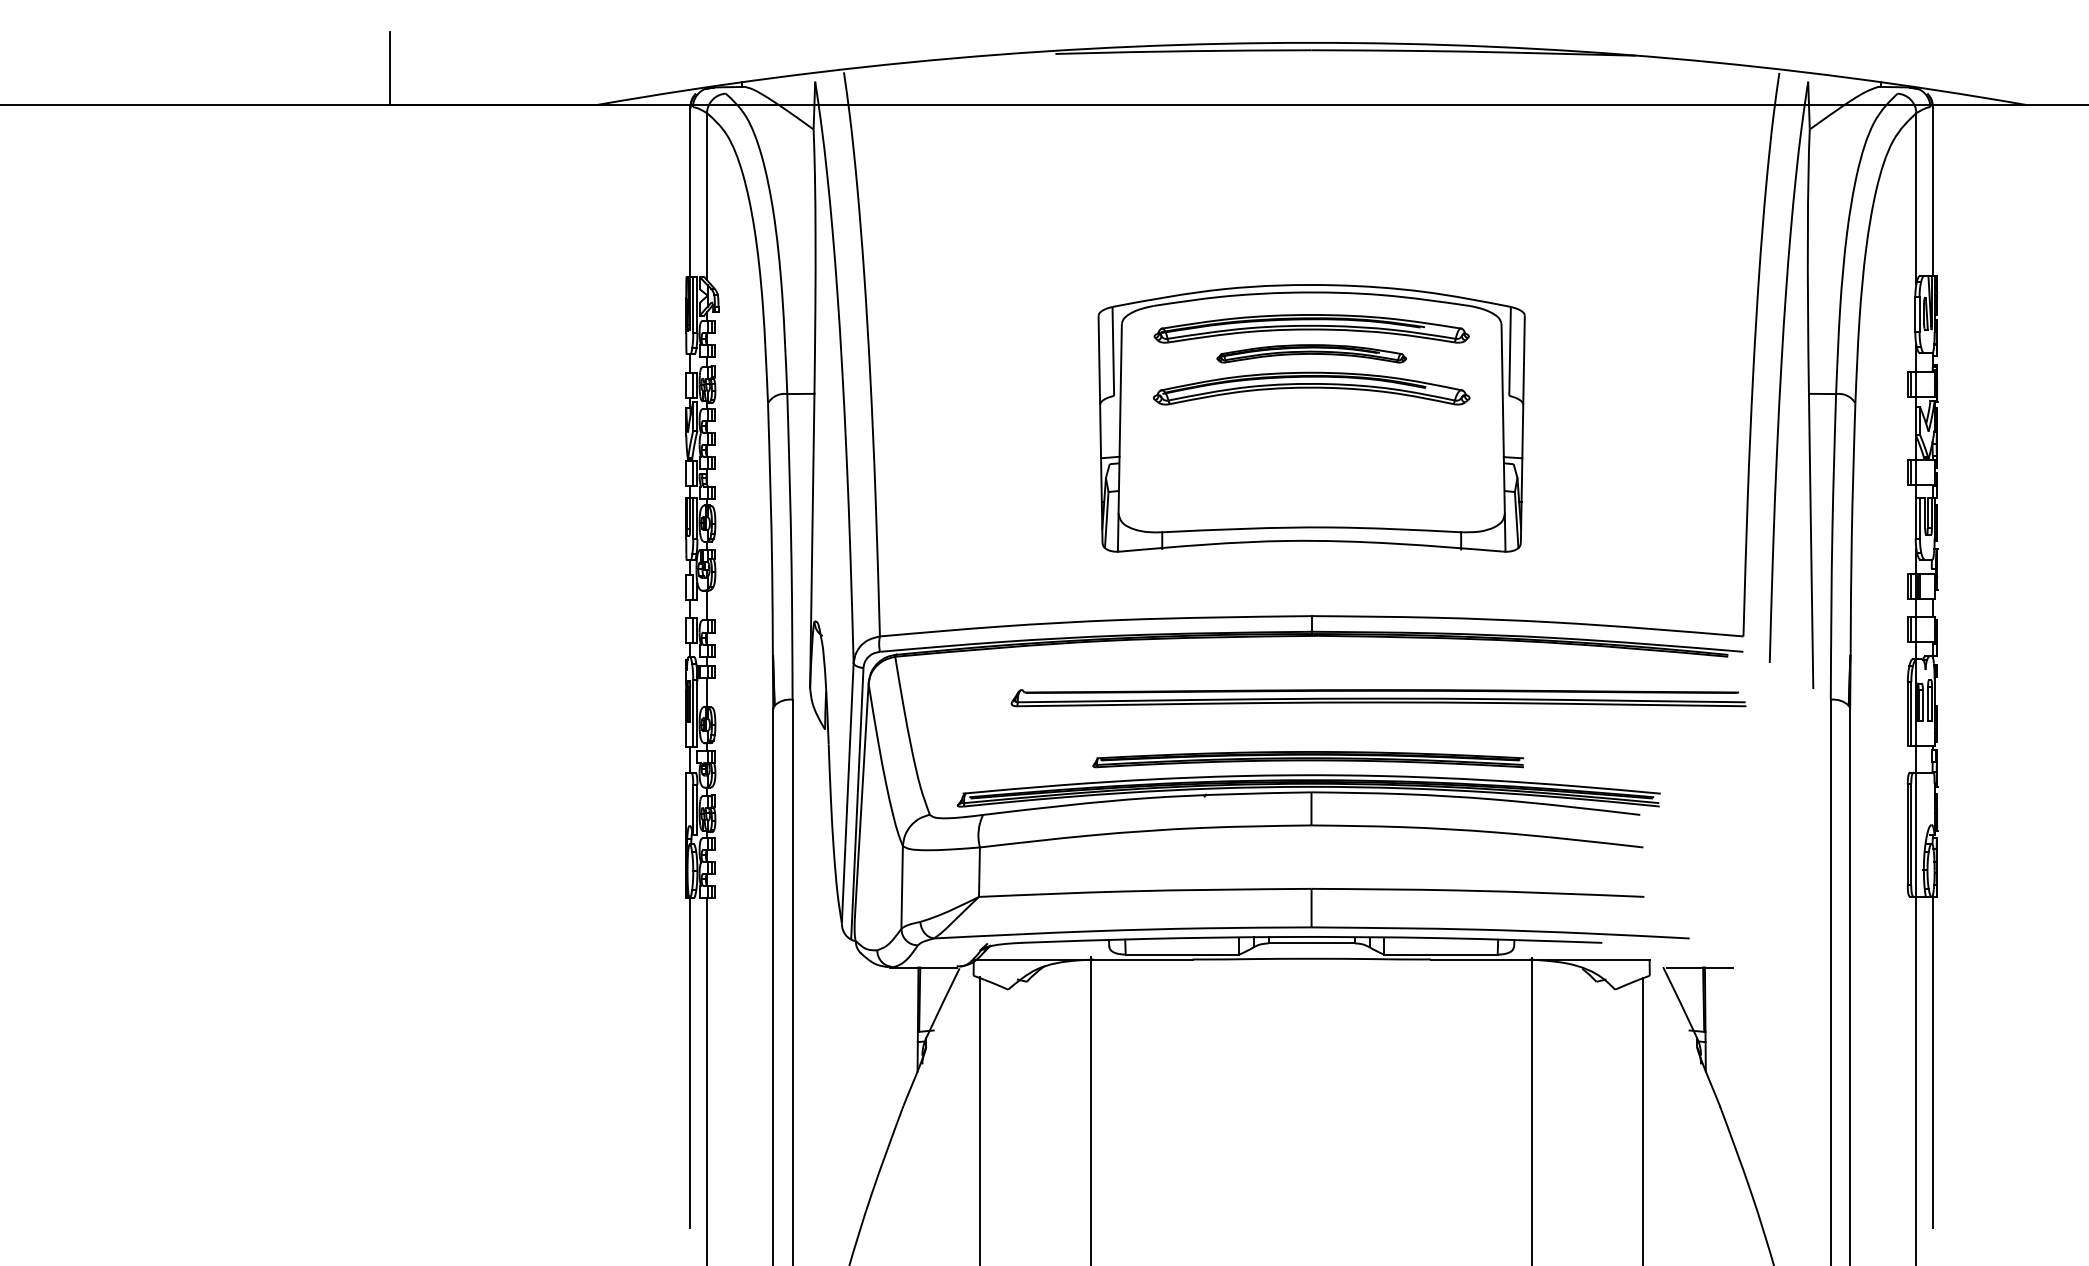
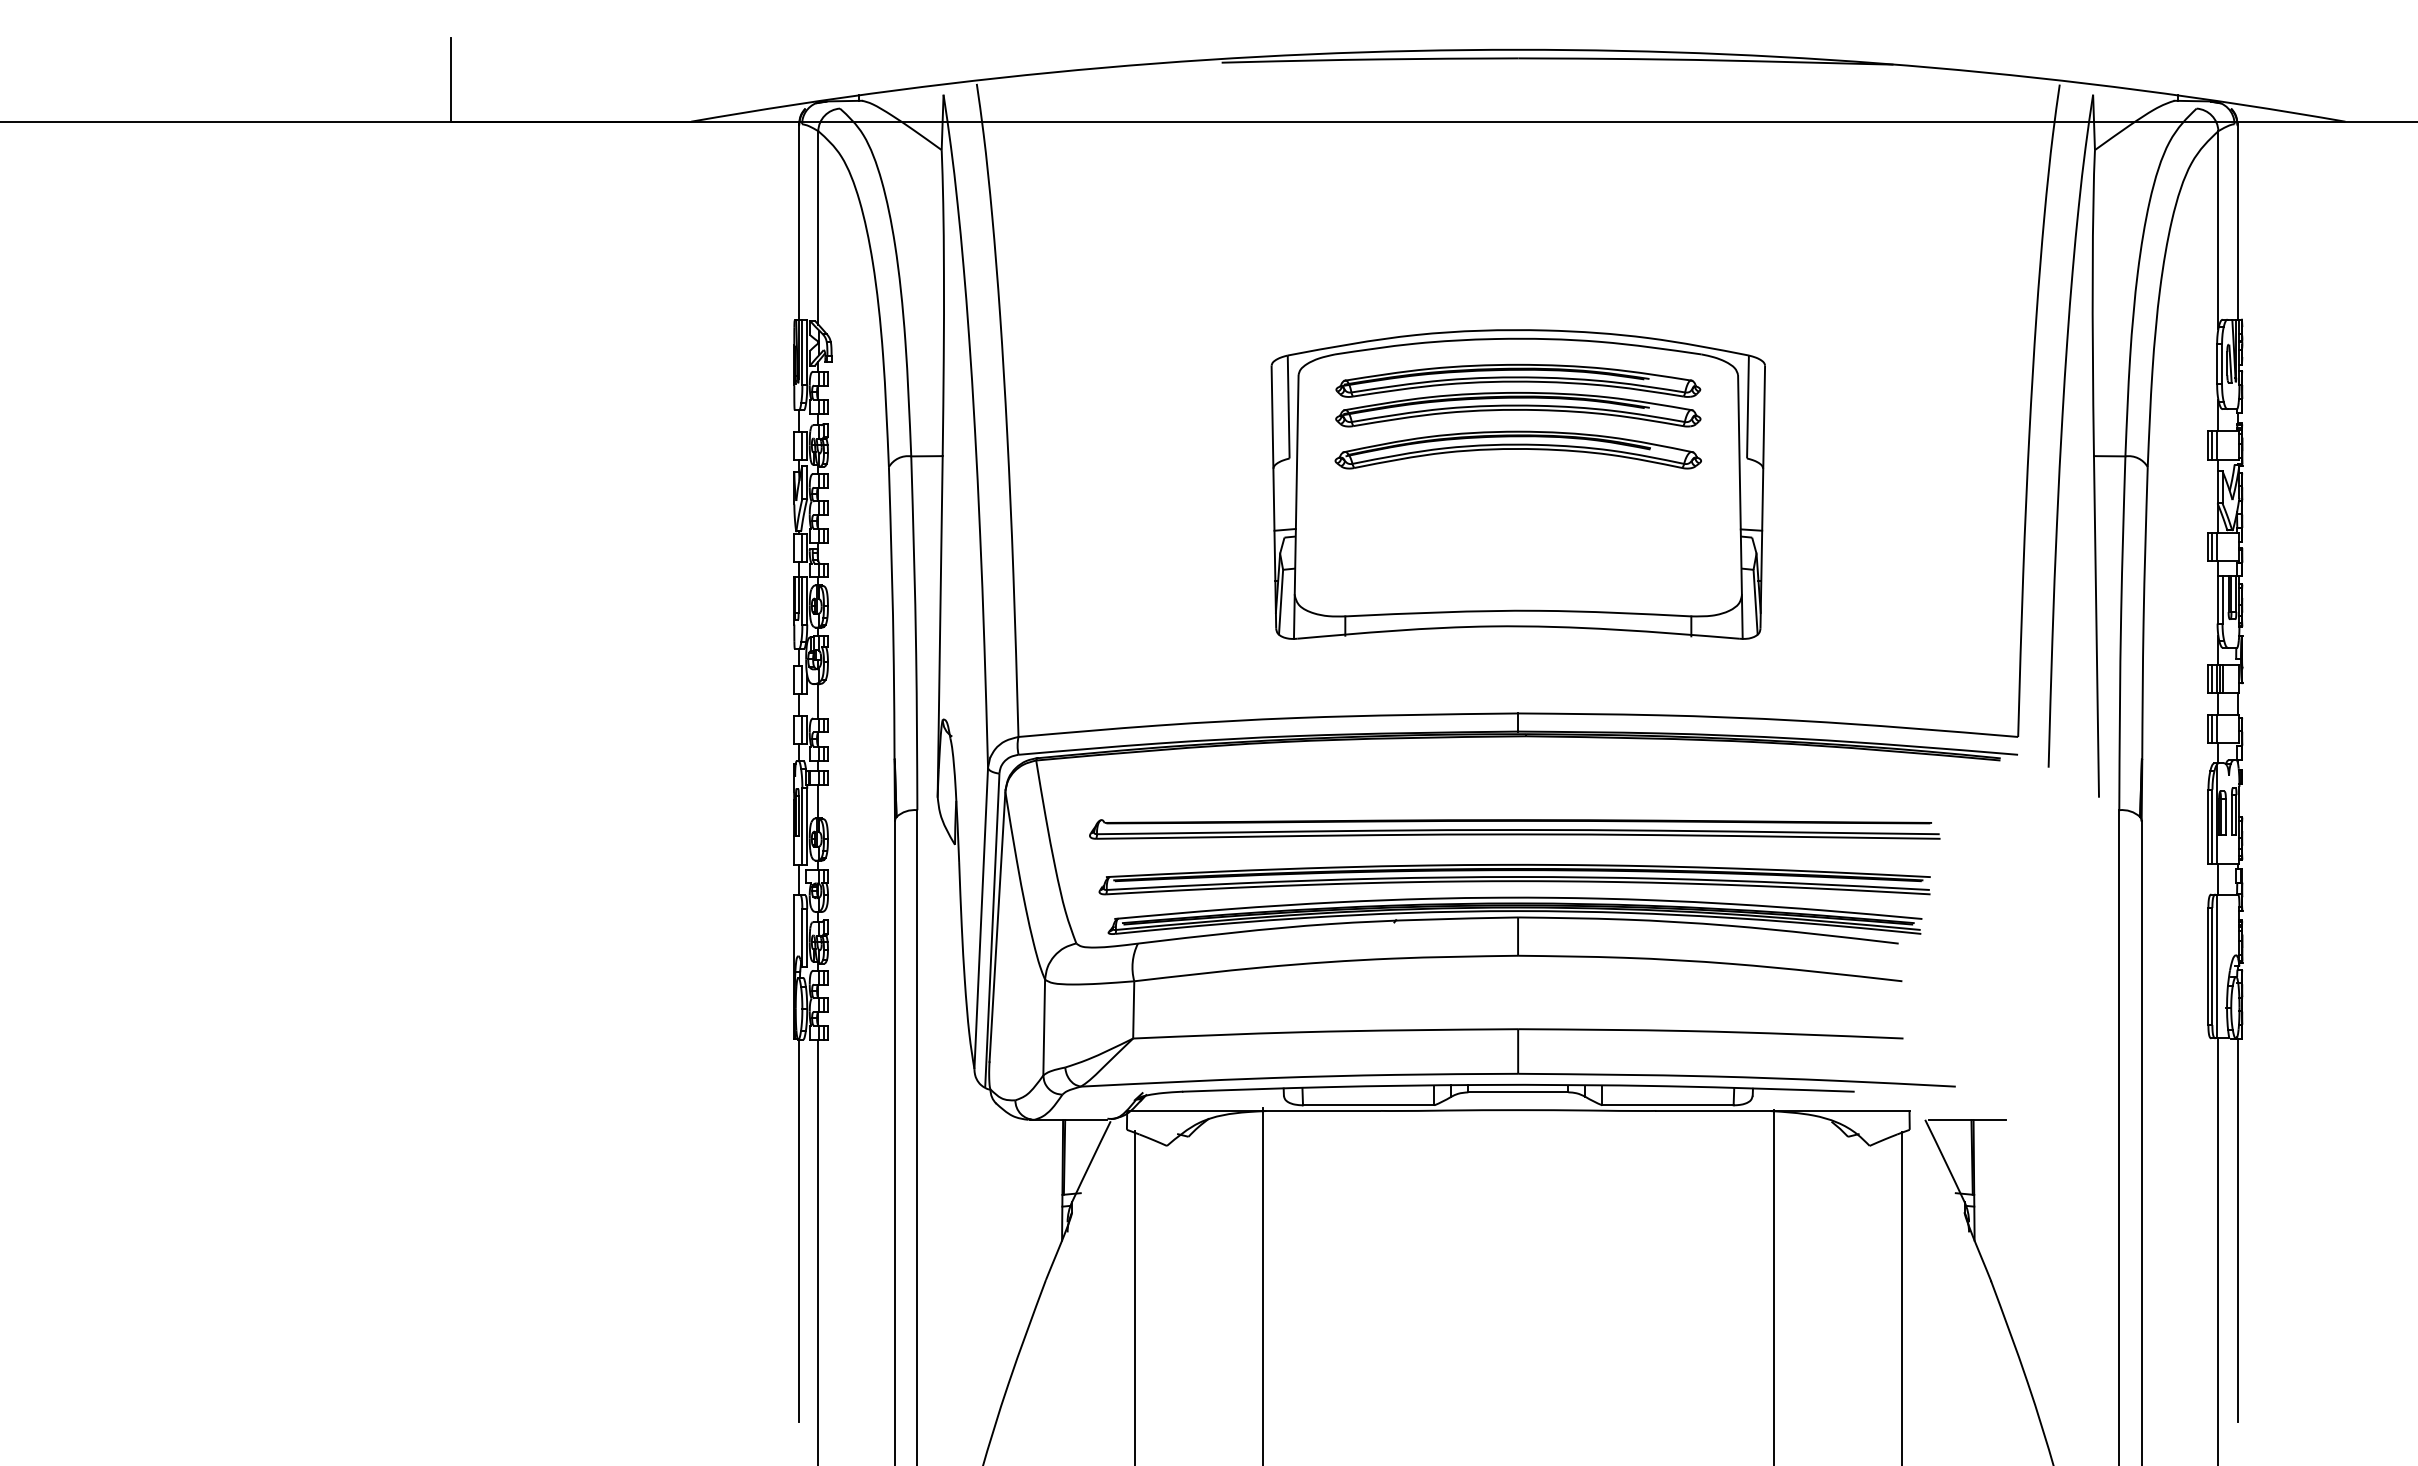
part: (1311, 353) -> (1518, 409), size x1.67
part: (1378, 698) -> (1514, 829), moved
part: (1308, 759) -> (1514, 879), size x1.67

